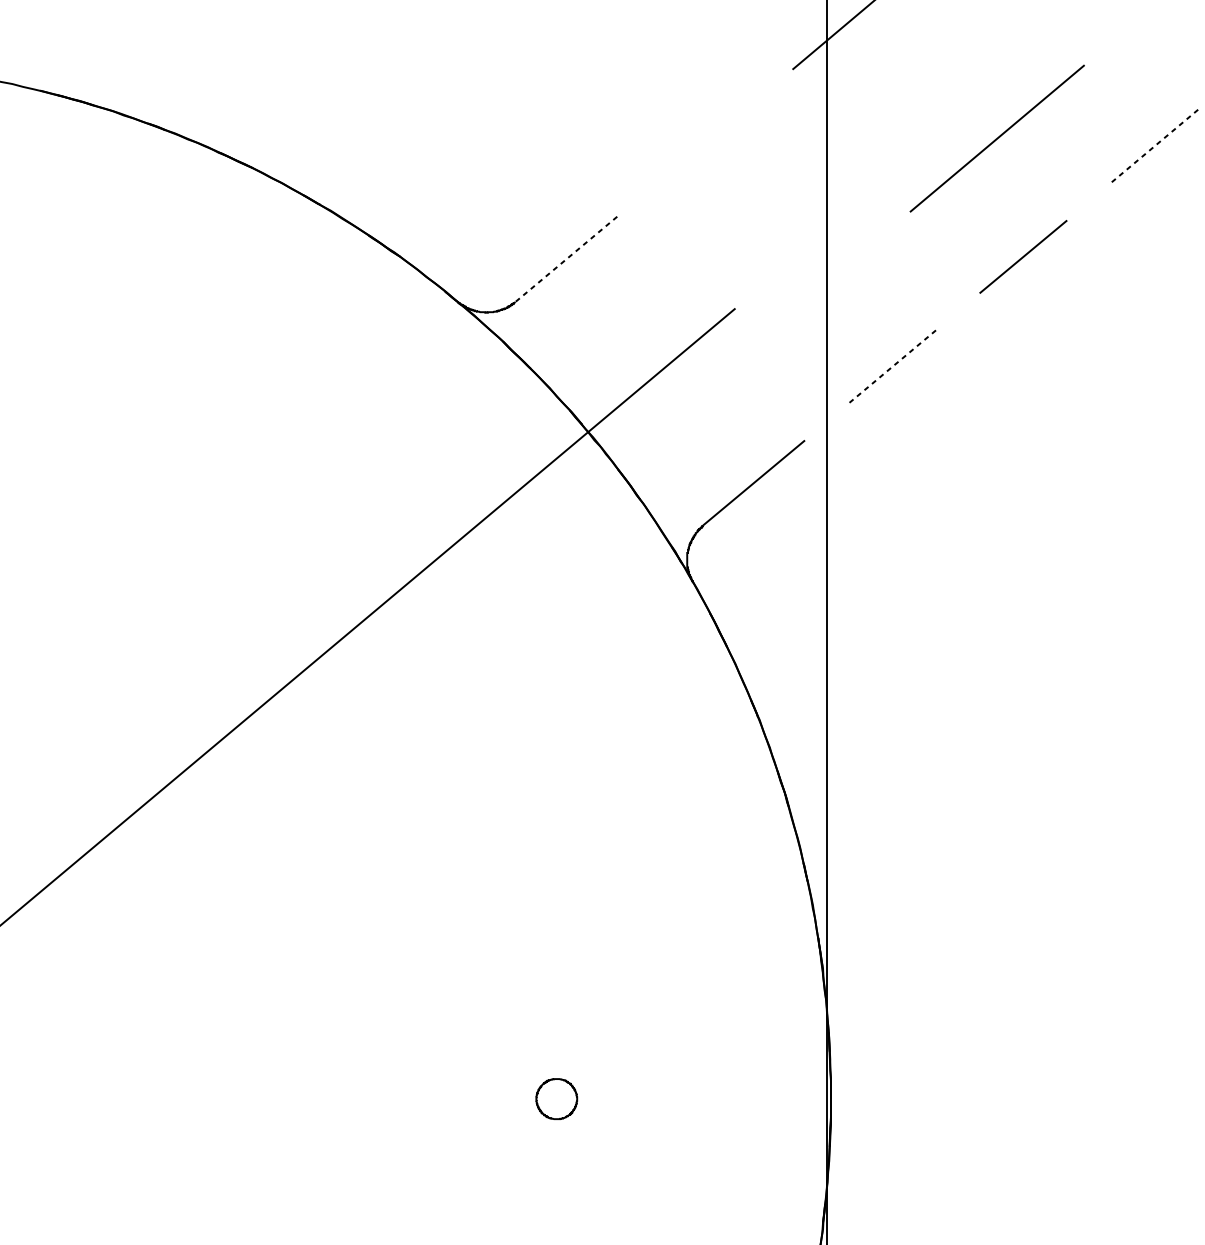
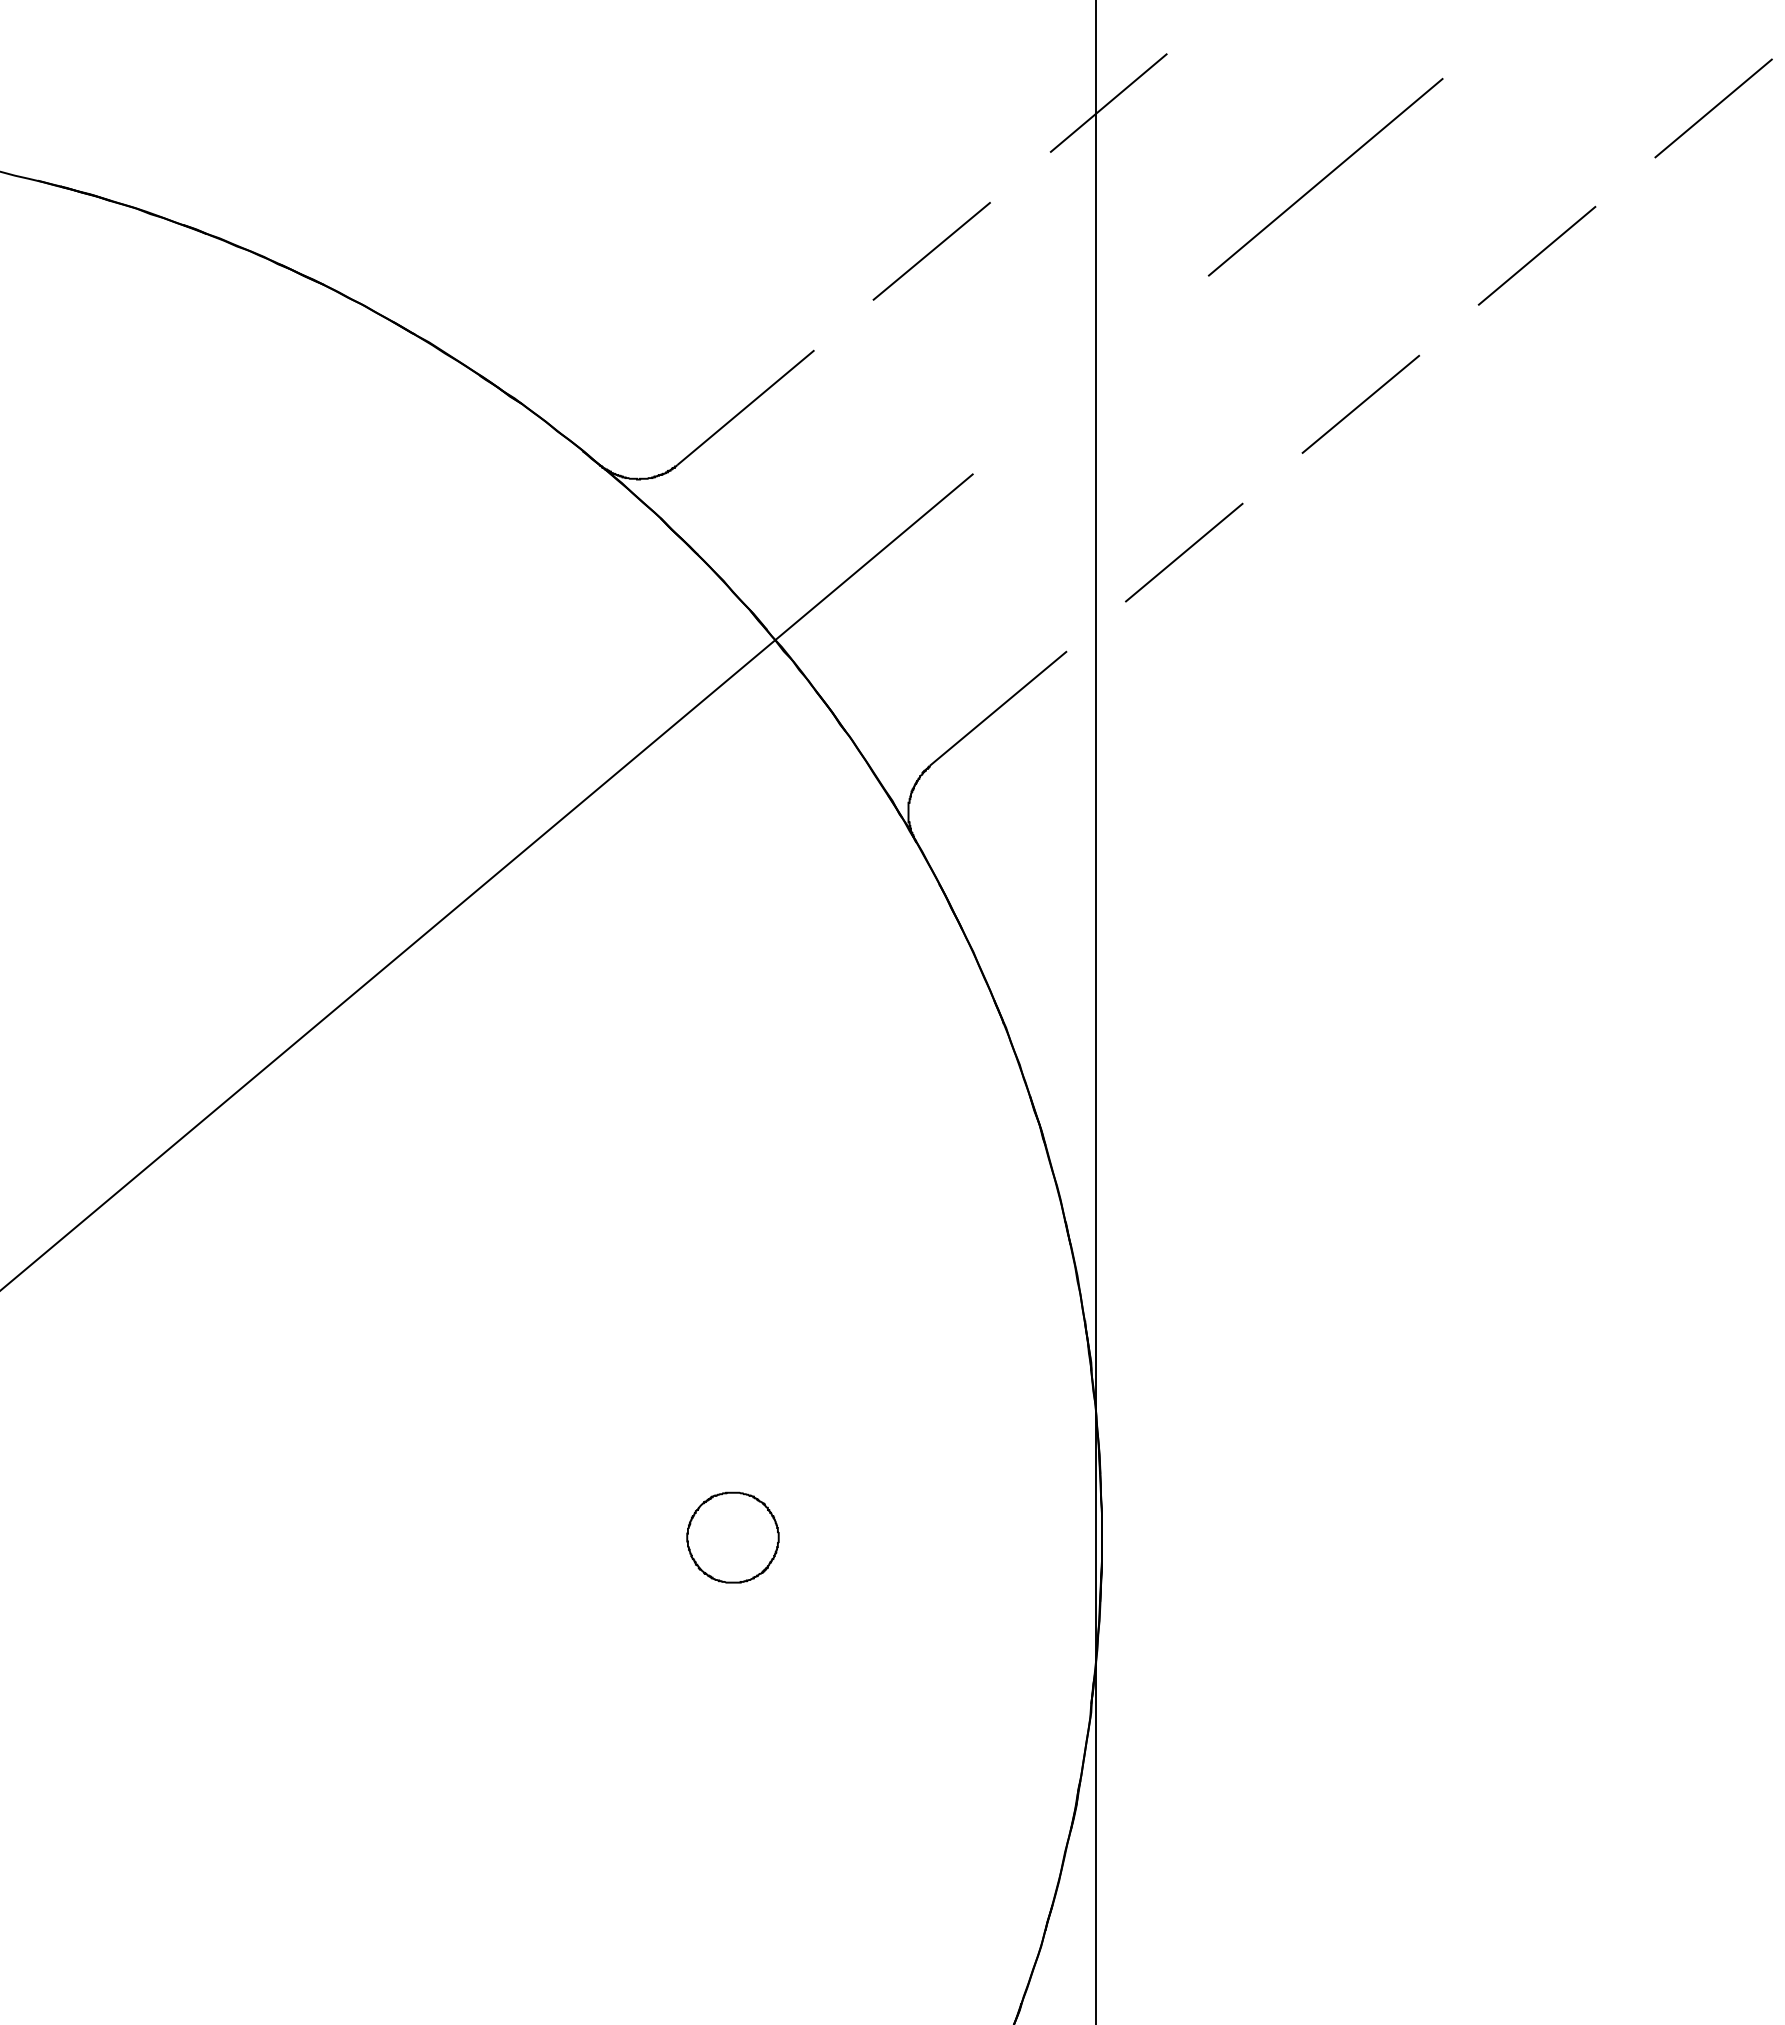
line: (997, 138) -> (1325, 176), moved
line: (704, 143) -> (931, 251), added
line: (1154, 146) -> (1537, 255), dashed -> solid
line: (566, 259) -> (745, 408), dashed -> solid
line: (892, 366) -> (1184, 552), dashed -> solid
part: (556, 1099) -> (732, 1537), size x1.67

